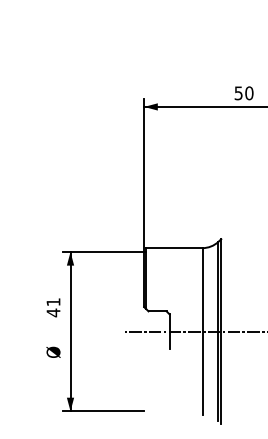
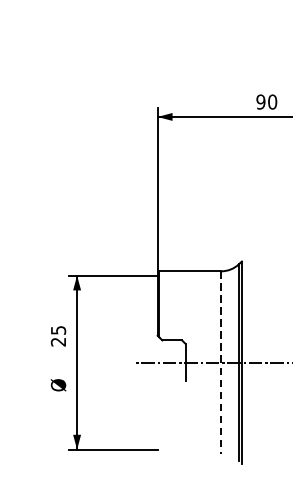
text: (238, 92) -> (260, 101), 50 -> 90
text: (53, 307) -> (58, 336), 41 -> 25
line: (202, 331) -> (221, 362), solid -> dashed

